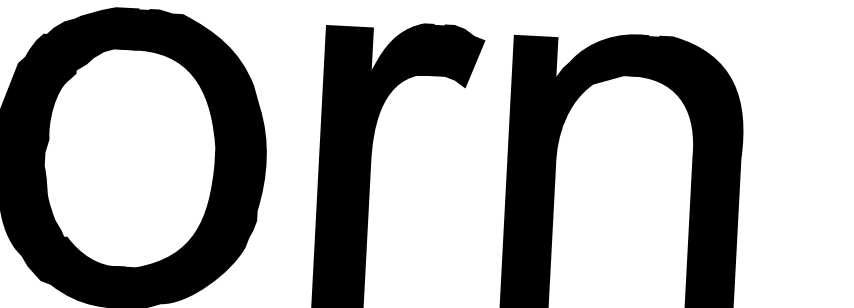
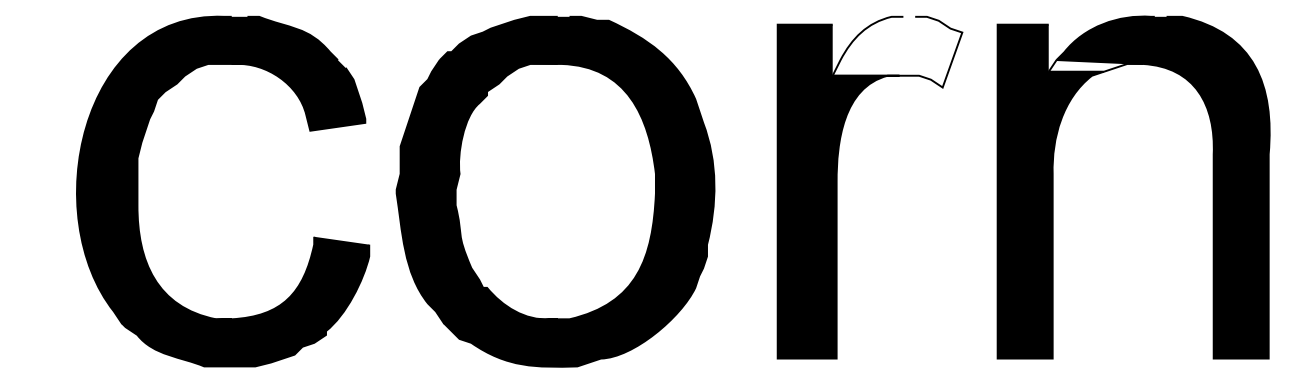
fill: (428, 54) -> (897, 51), removed
fill: (596, 75) -> (1095, 65), removed

